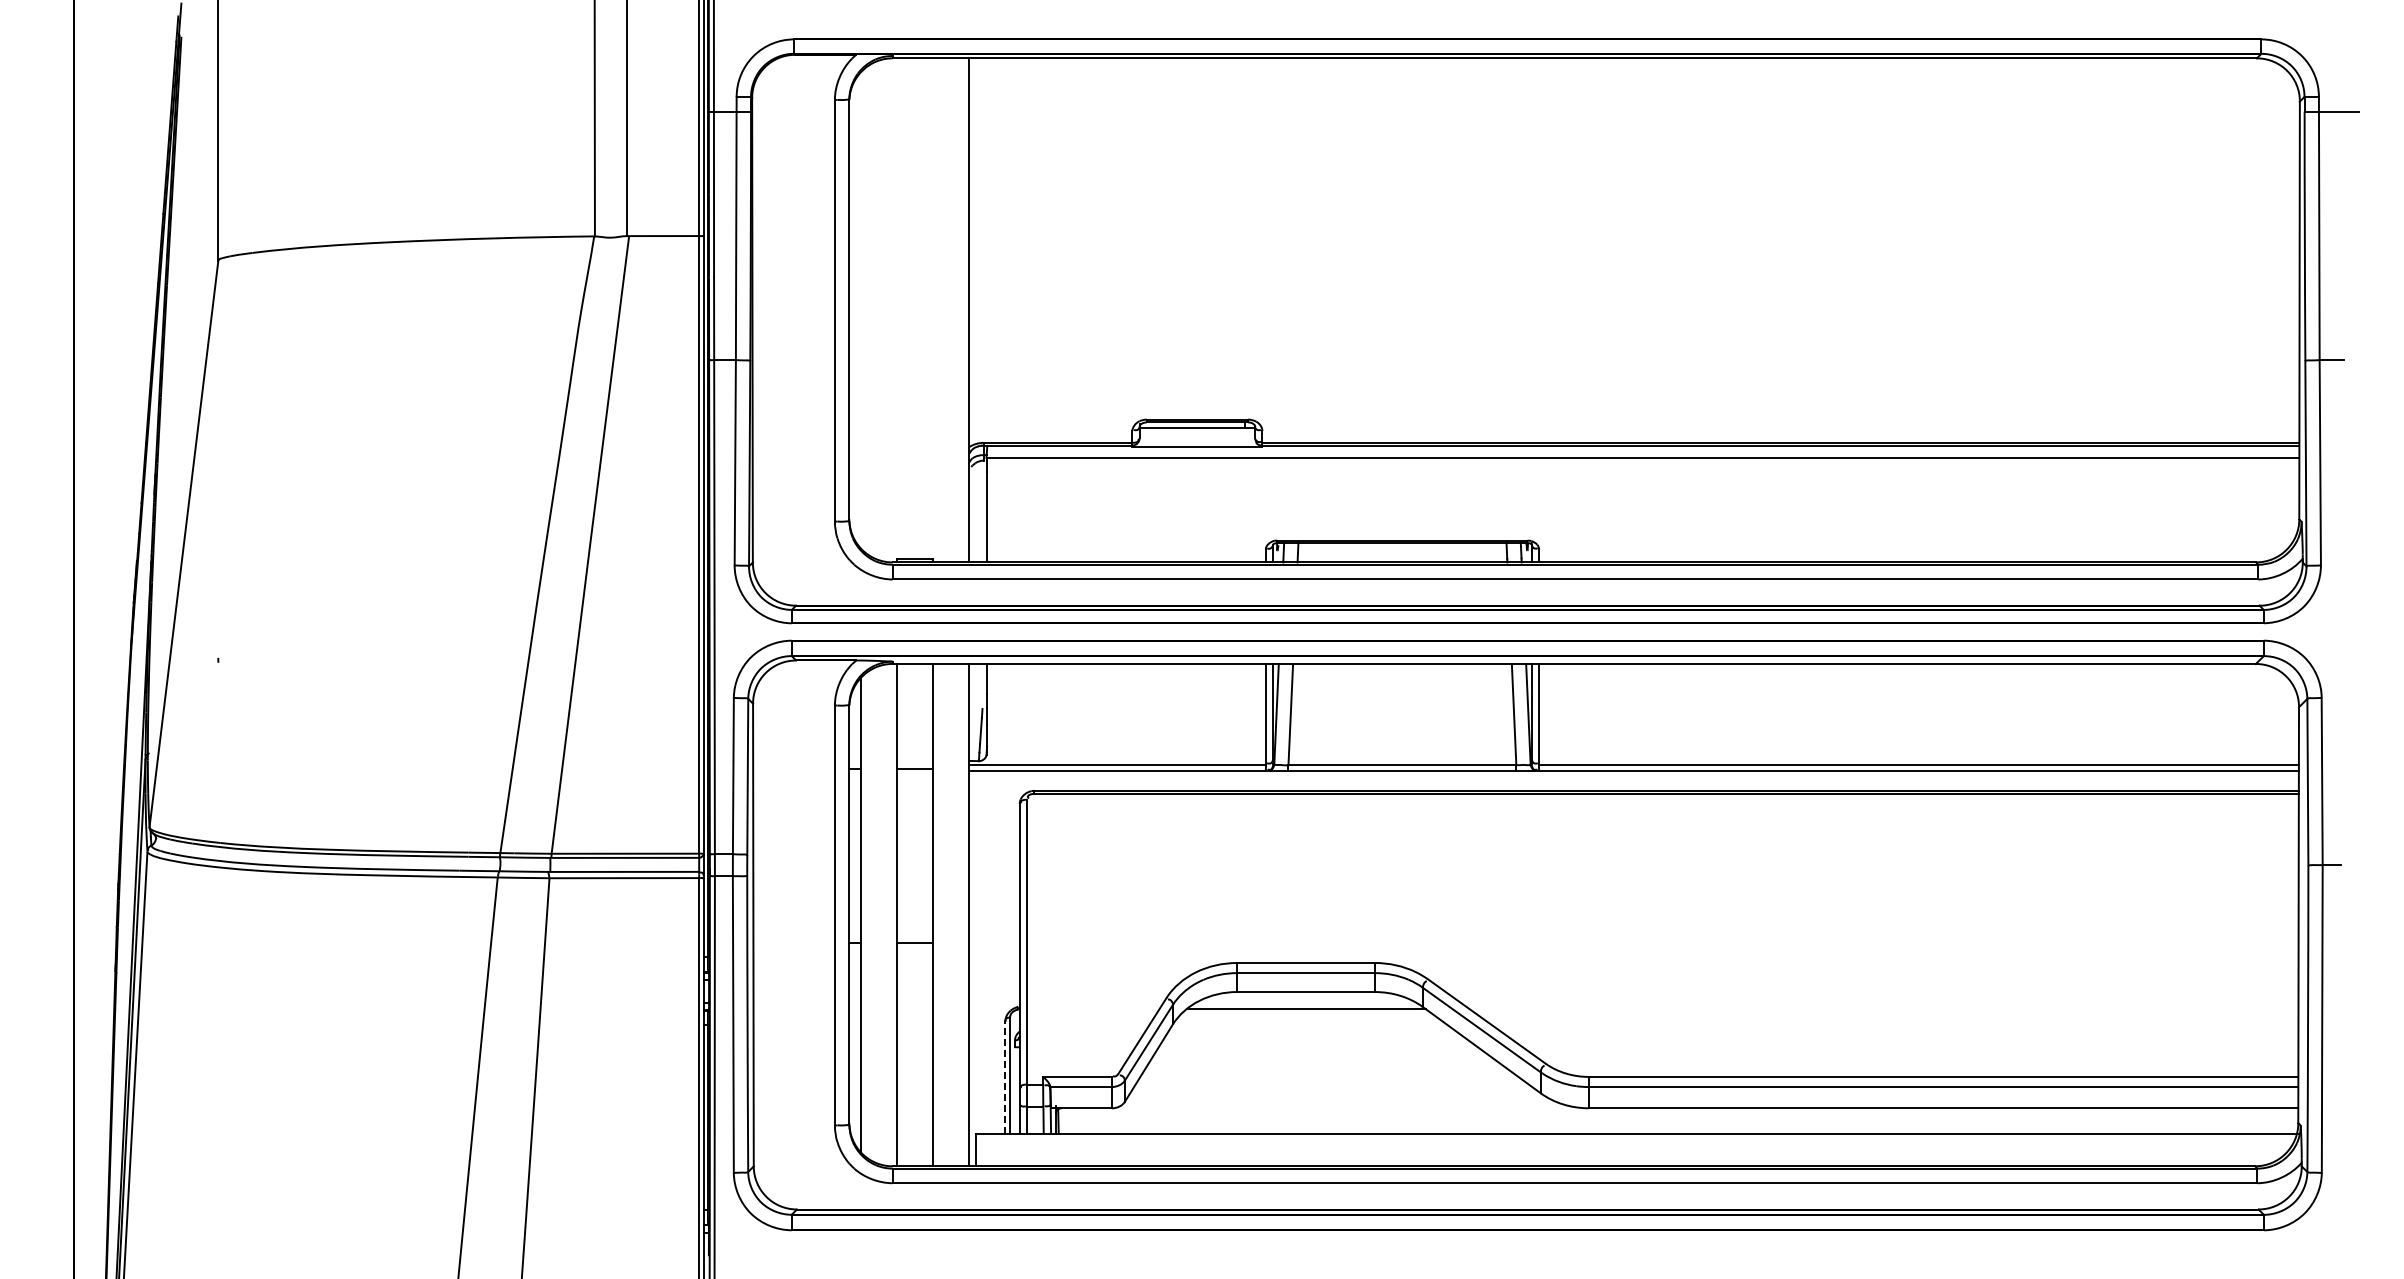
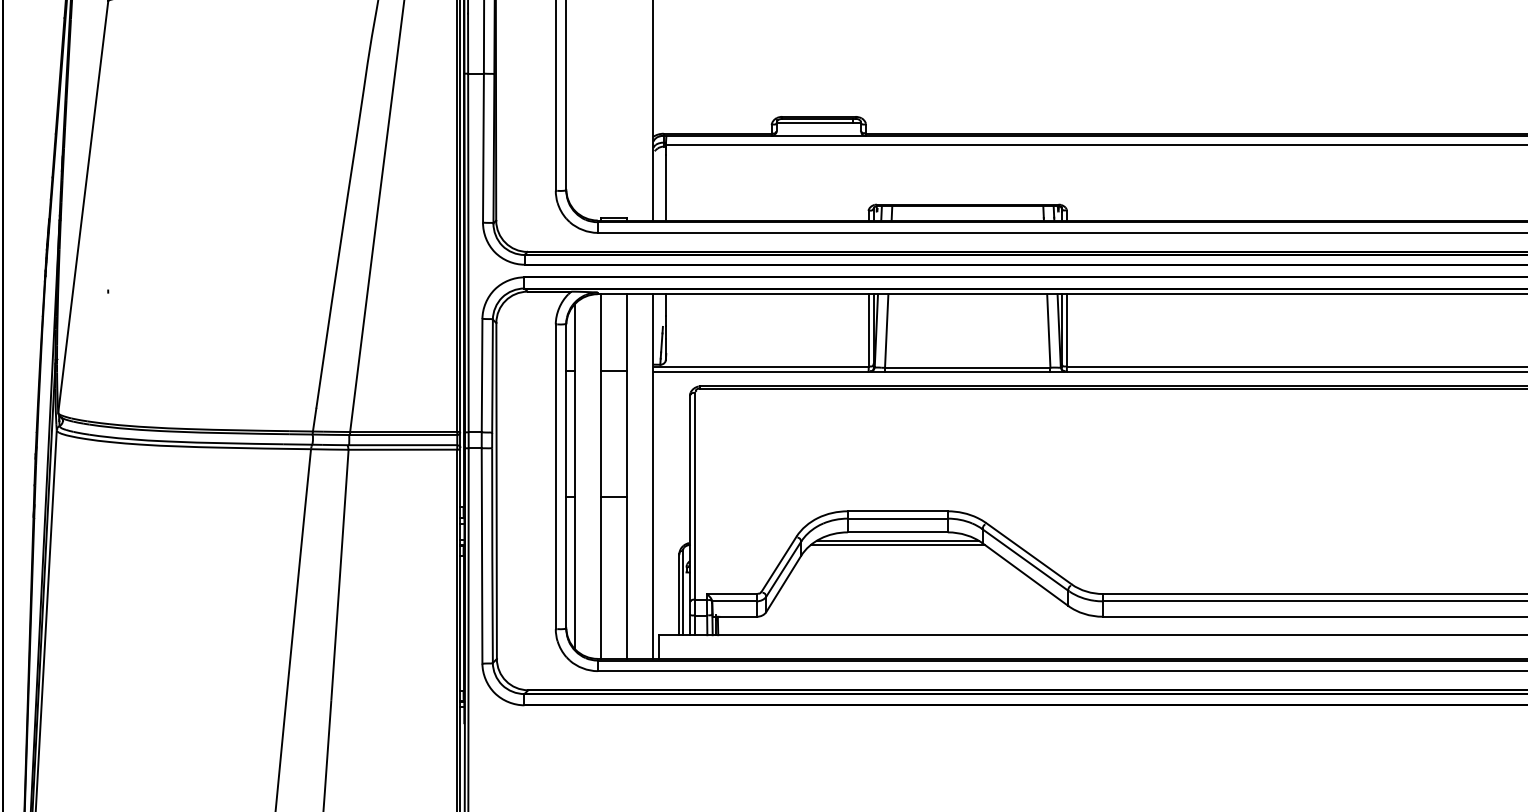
line: (1305, 1003) -> (897, 540), added
line: (1005, 1076) -> (679, 593), dashed -> solid

